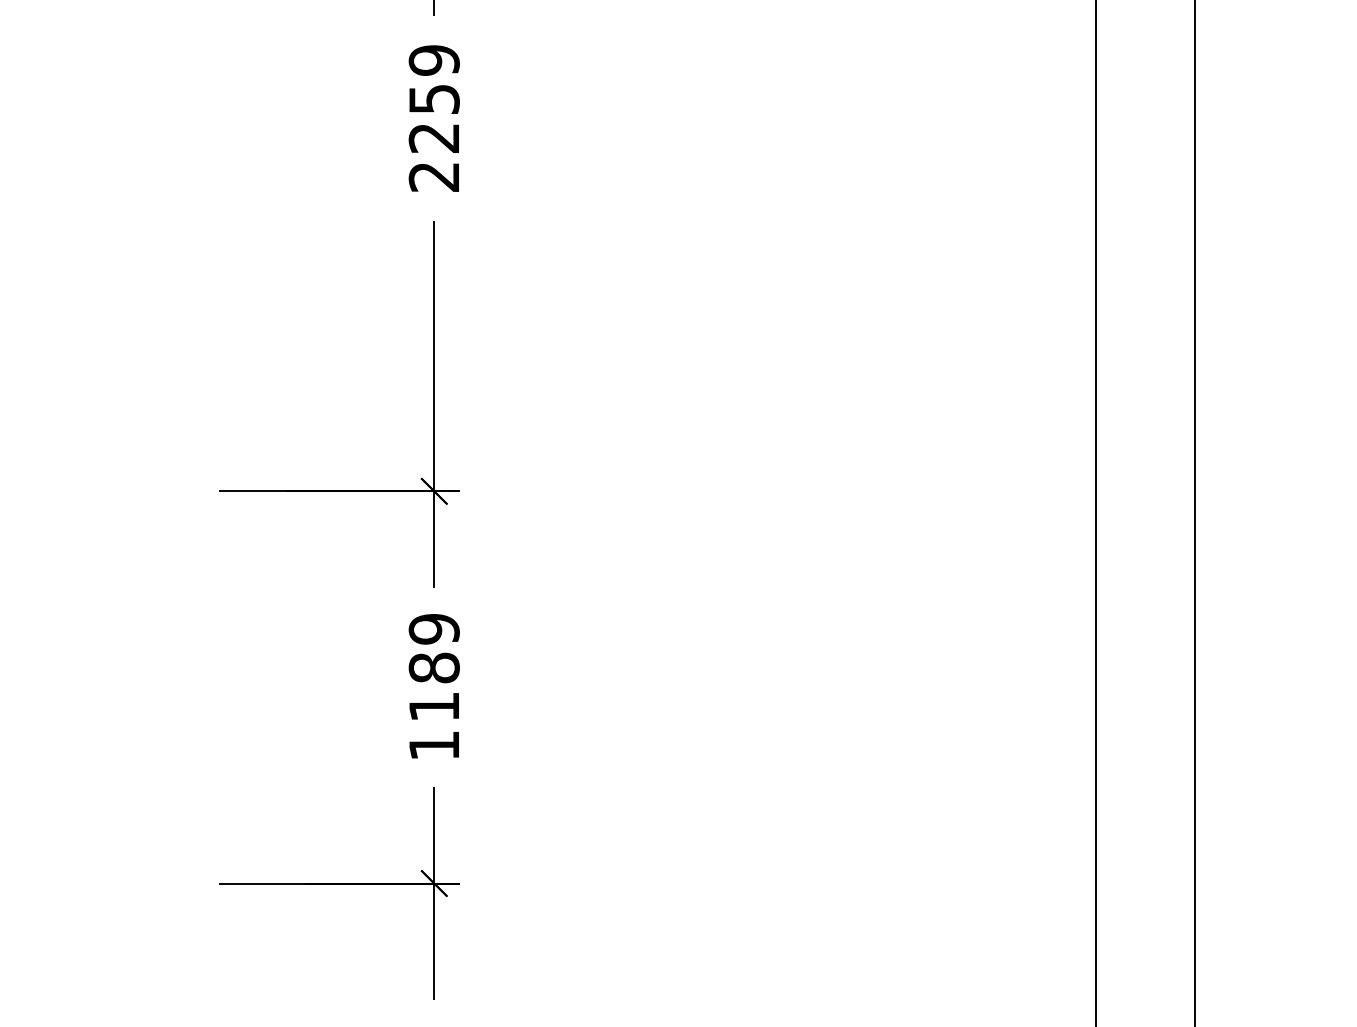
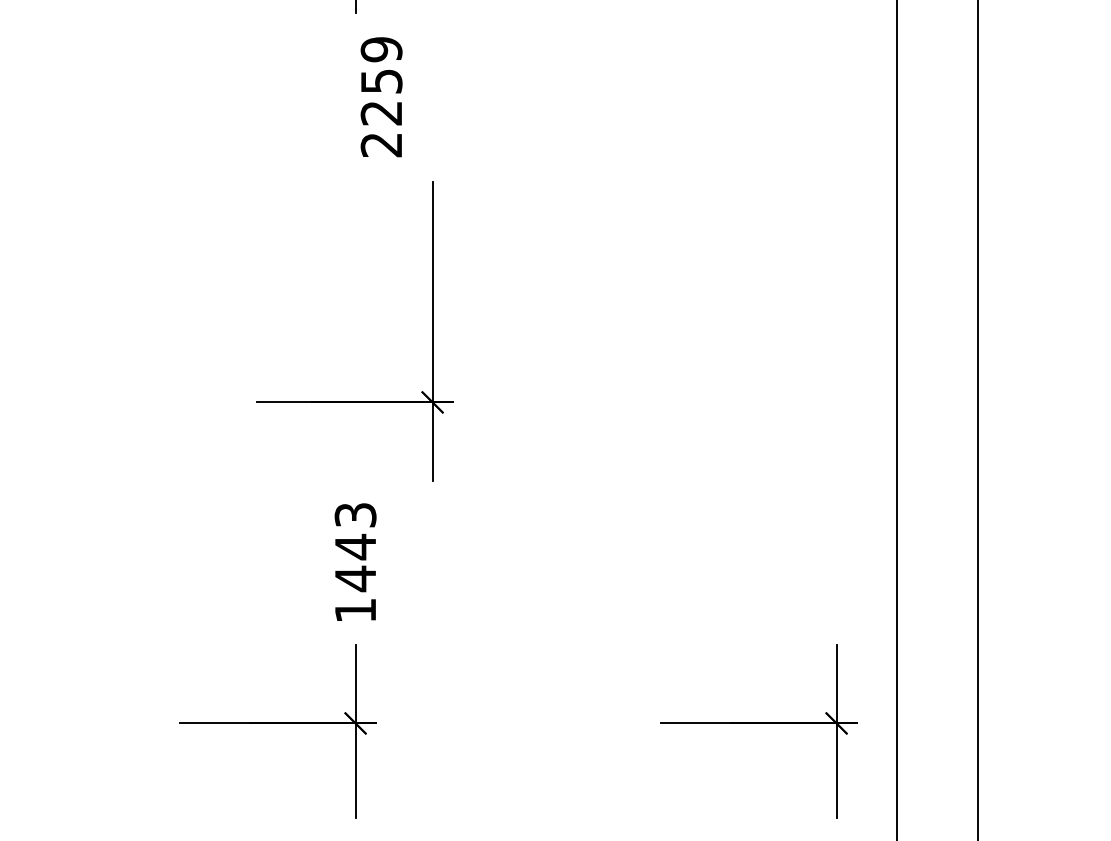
text: (434, 118) -> (381, 97), moved
part: (338, 490) -> (354, 401), moved
text: (434, 668) -> (355, 547), 1189 -> 1443
part: (926, 883) -> (758, 723), added

